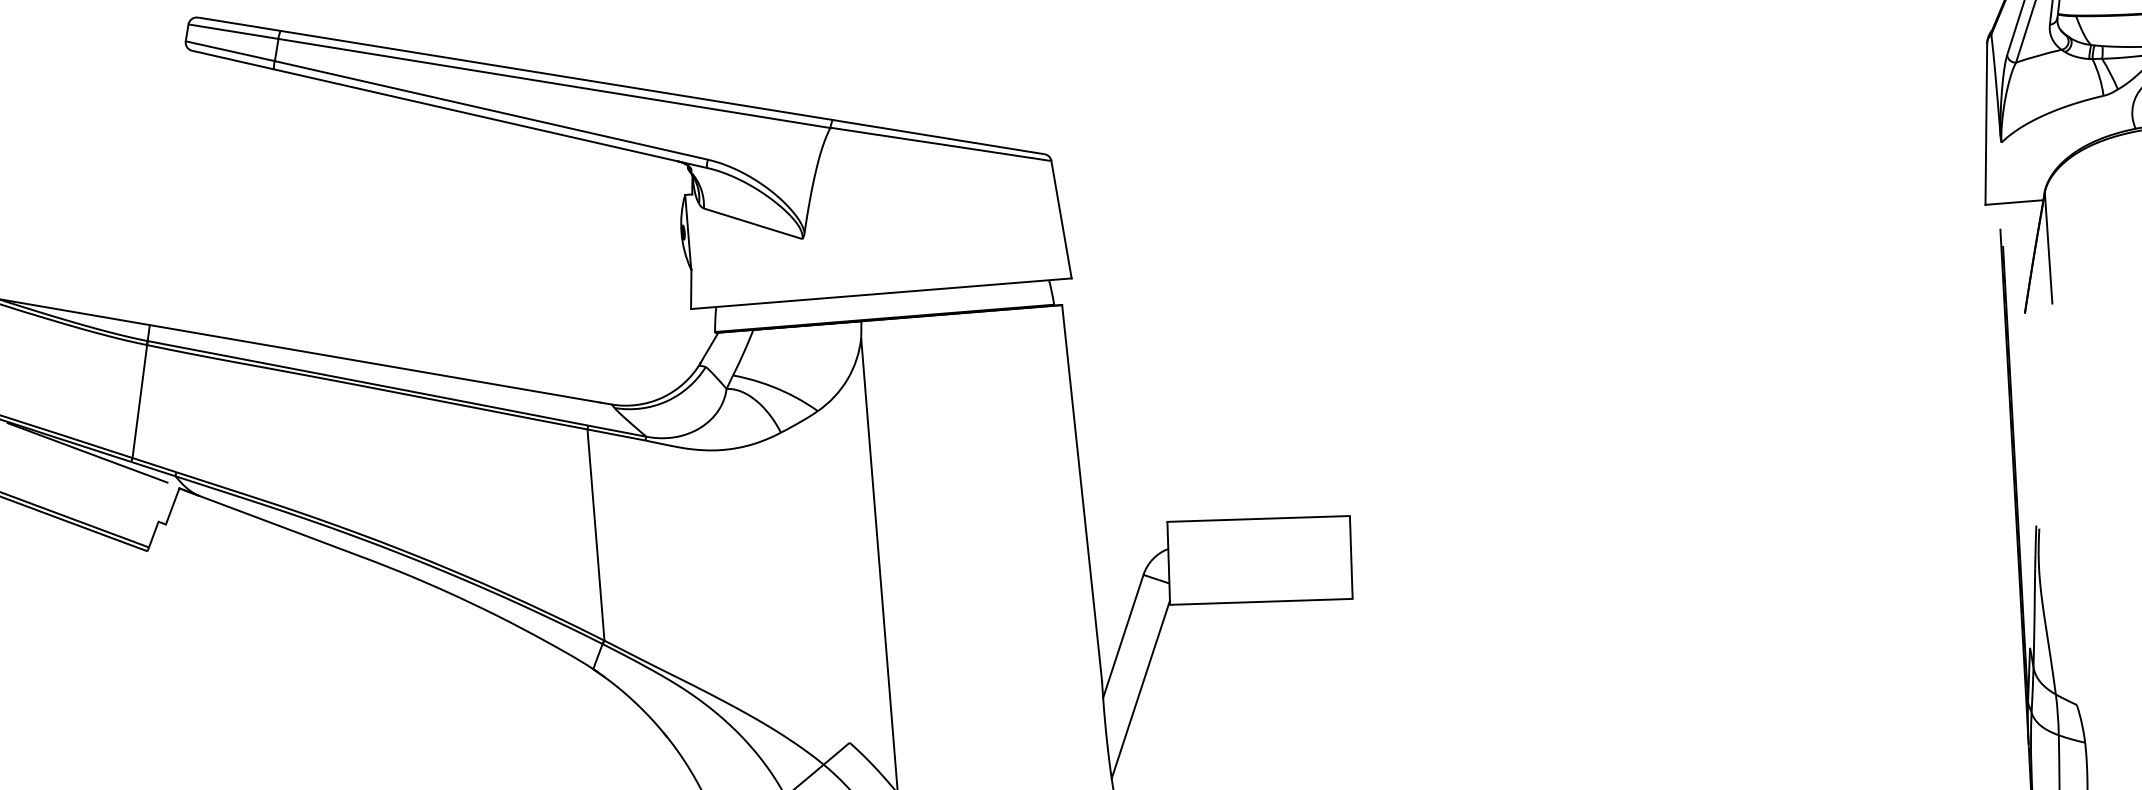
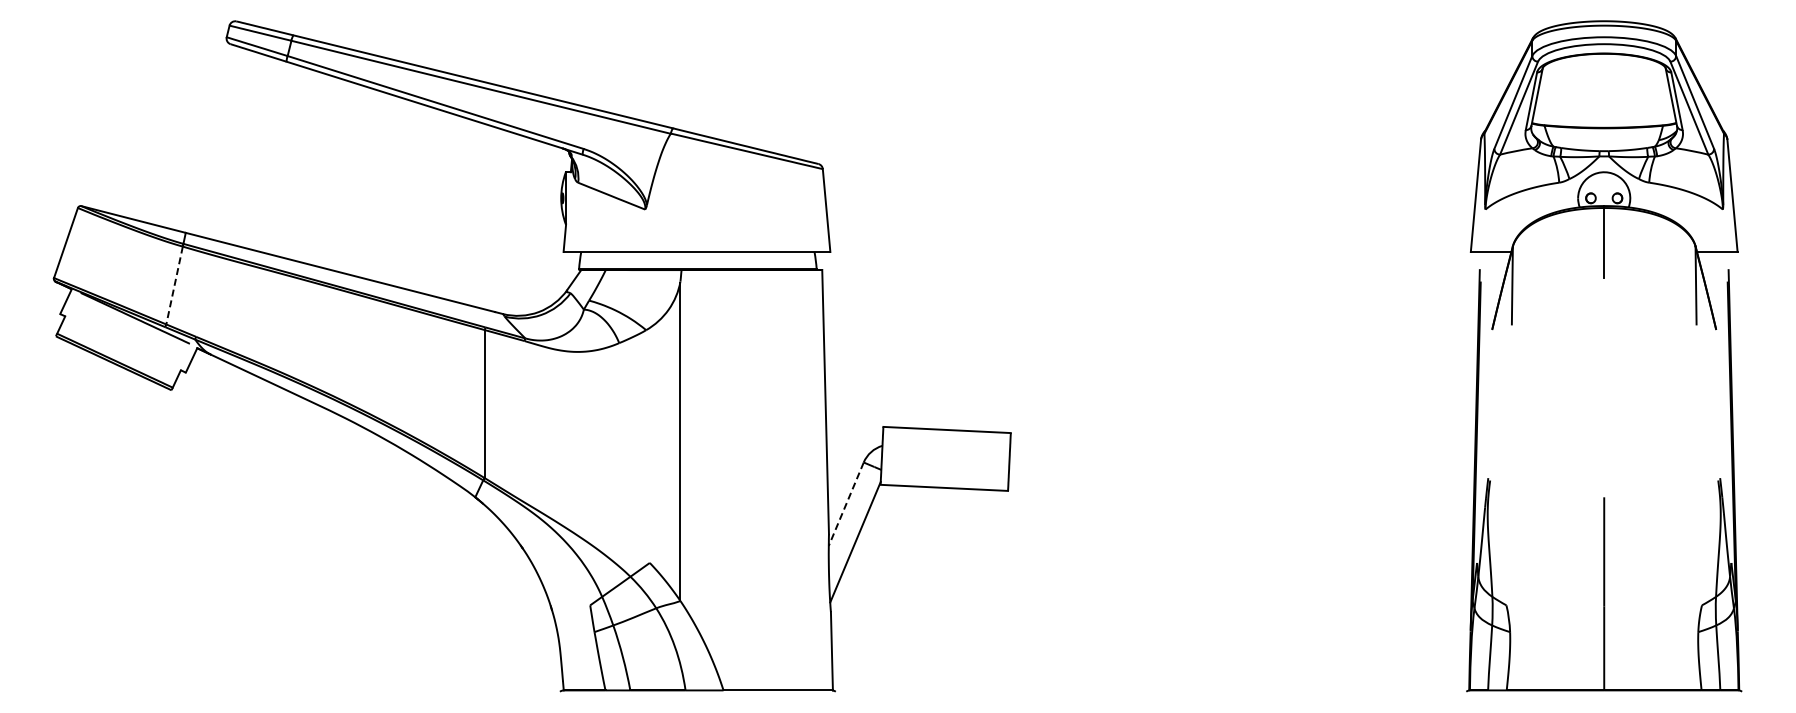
line: (139, 401) -> (174, 285), solid -> dashed
line: (1123, 636) -> (846, 504), solid -> dashed

